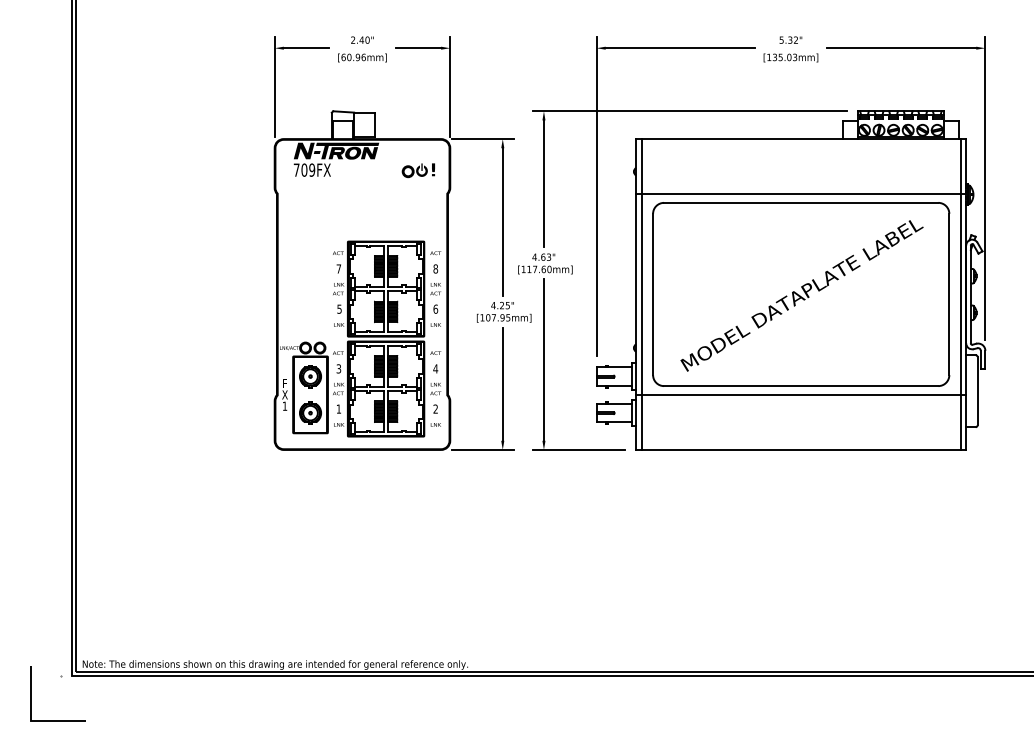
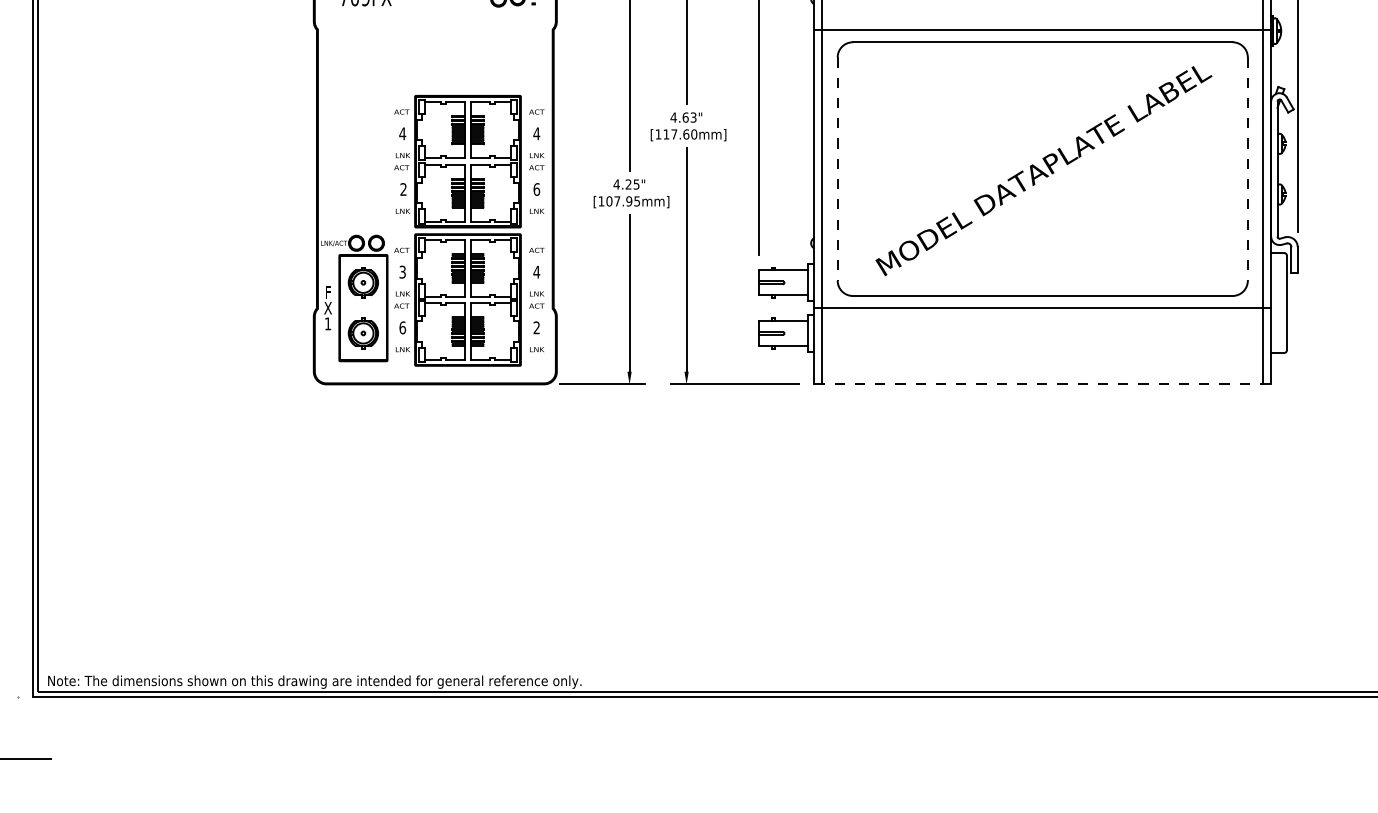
text: (338, 268) -> (402, 133), 7 -> 4
text: (435, 268) -> (536, 133), 8 -> 4
line: (653, 294) -> (838, 169), solid -> dashed
line: (949, 294) -> (1248, 169), solid -> dashed
text: (339, 308) -> (403, 188), 5 -> 2
text: (338, 408) -> (402, 326), 1 -> 6
line: (801, 449) -> (1043, 383), solid -> dashed

